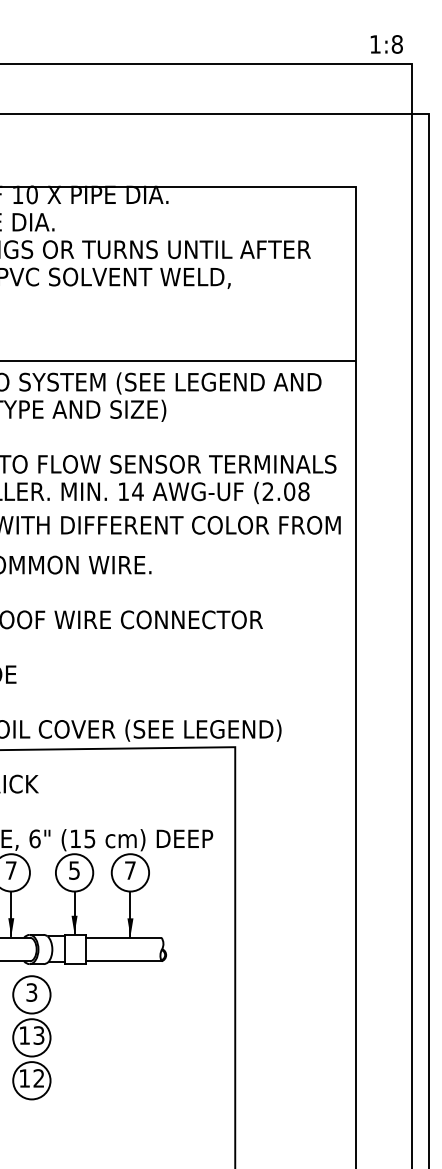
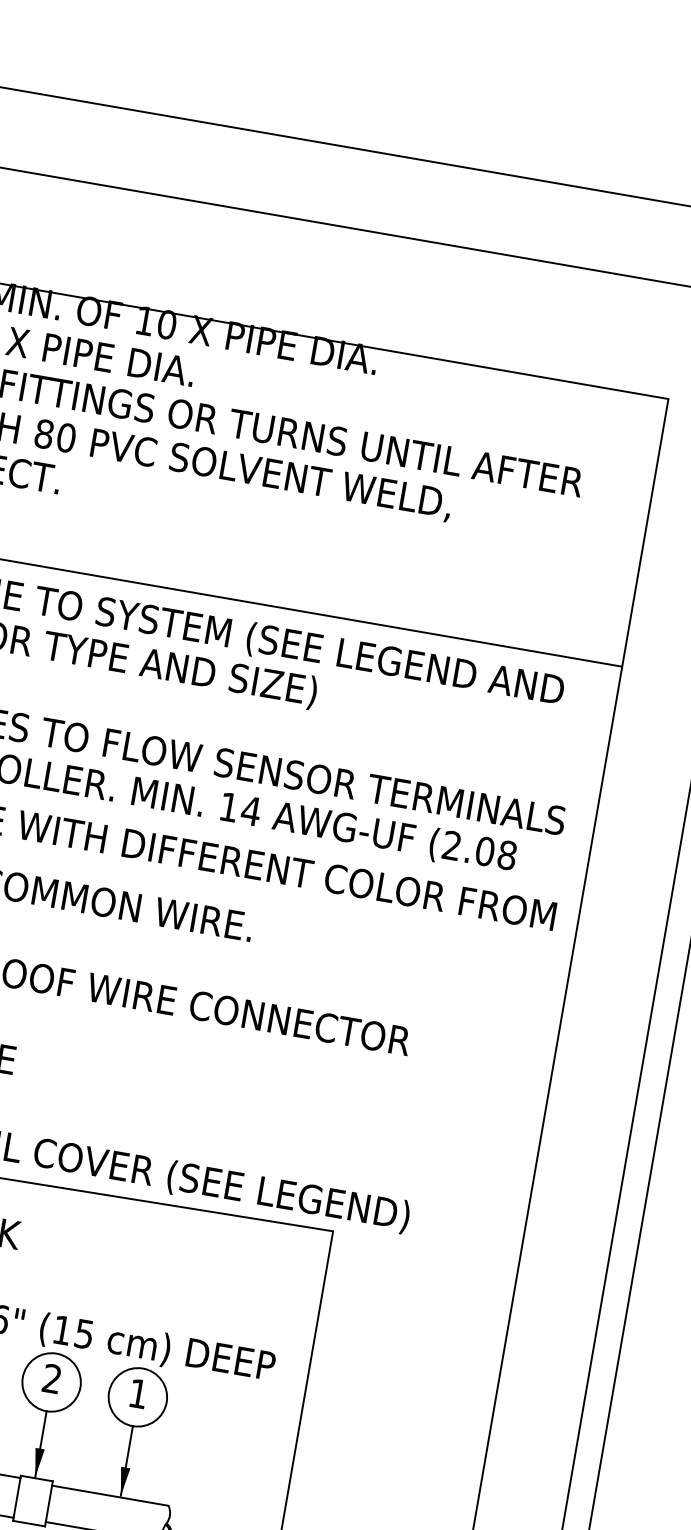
text: (74, 870) -> (52, 1378), 5 -> 2
text: (130, 870) -> (138, 1393), 7 -> 1

